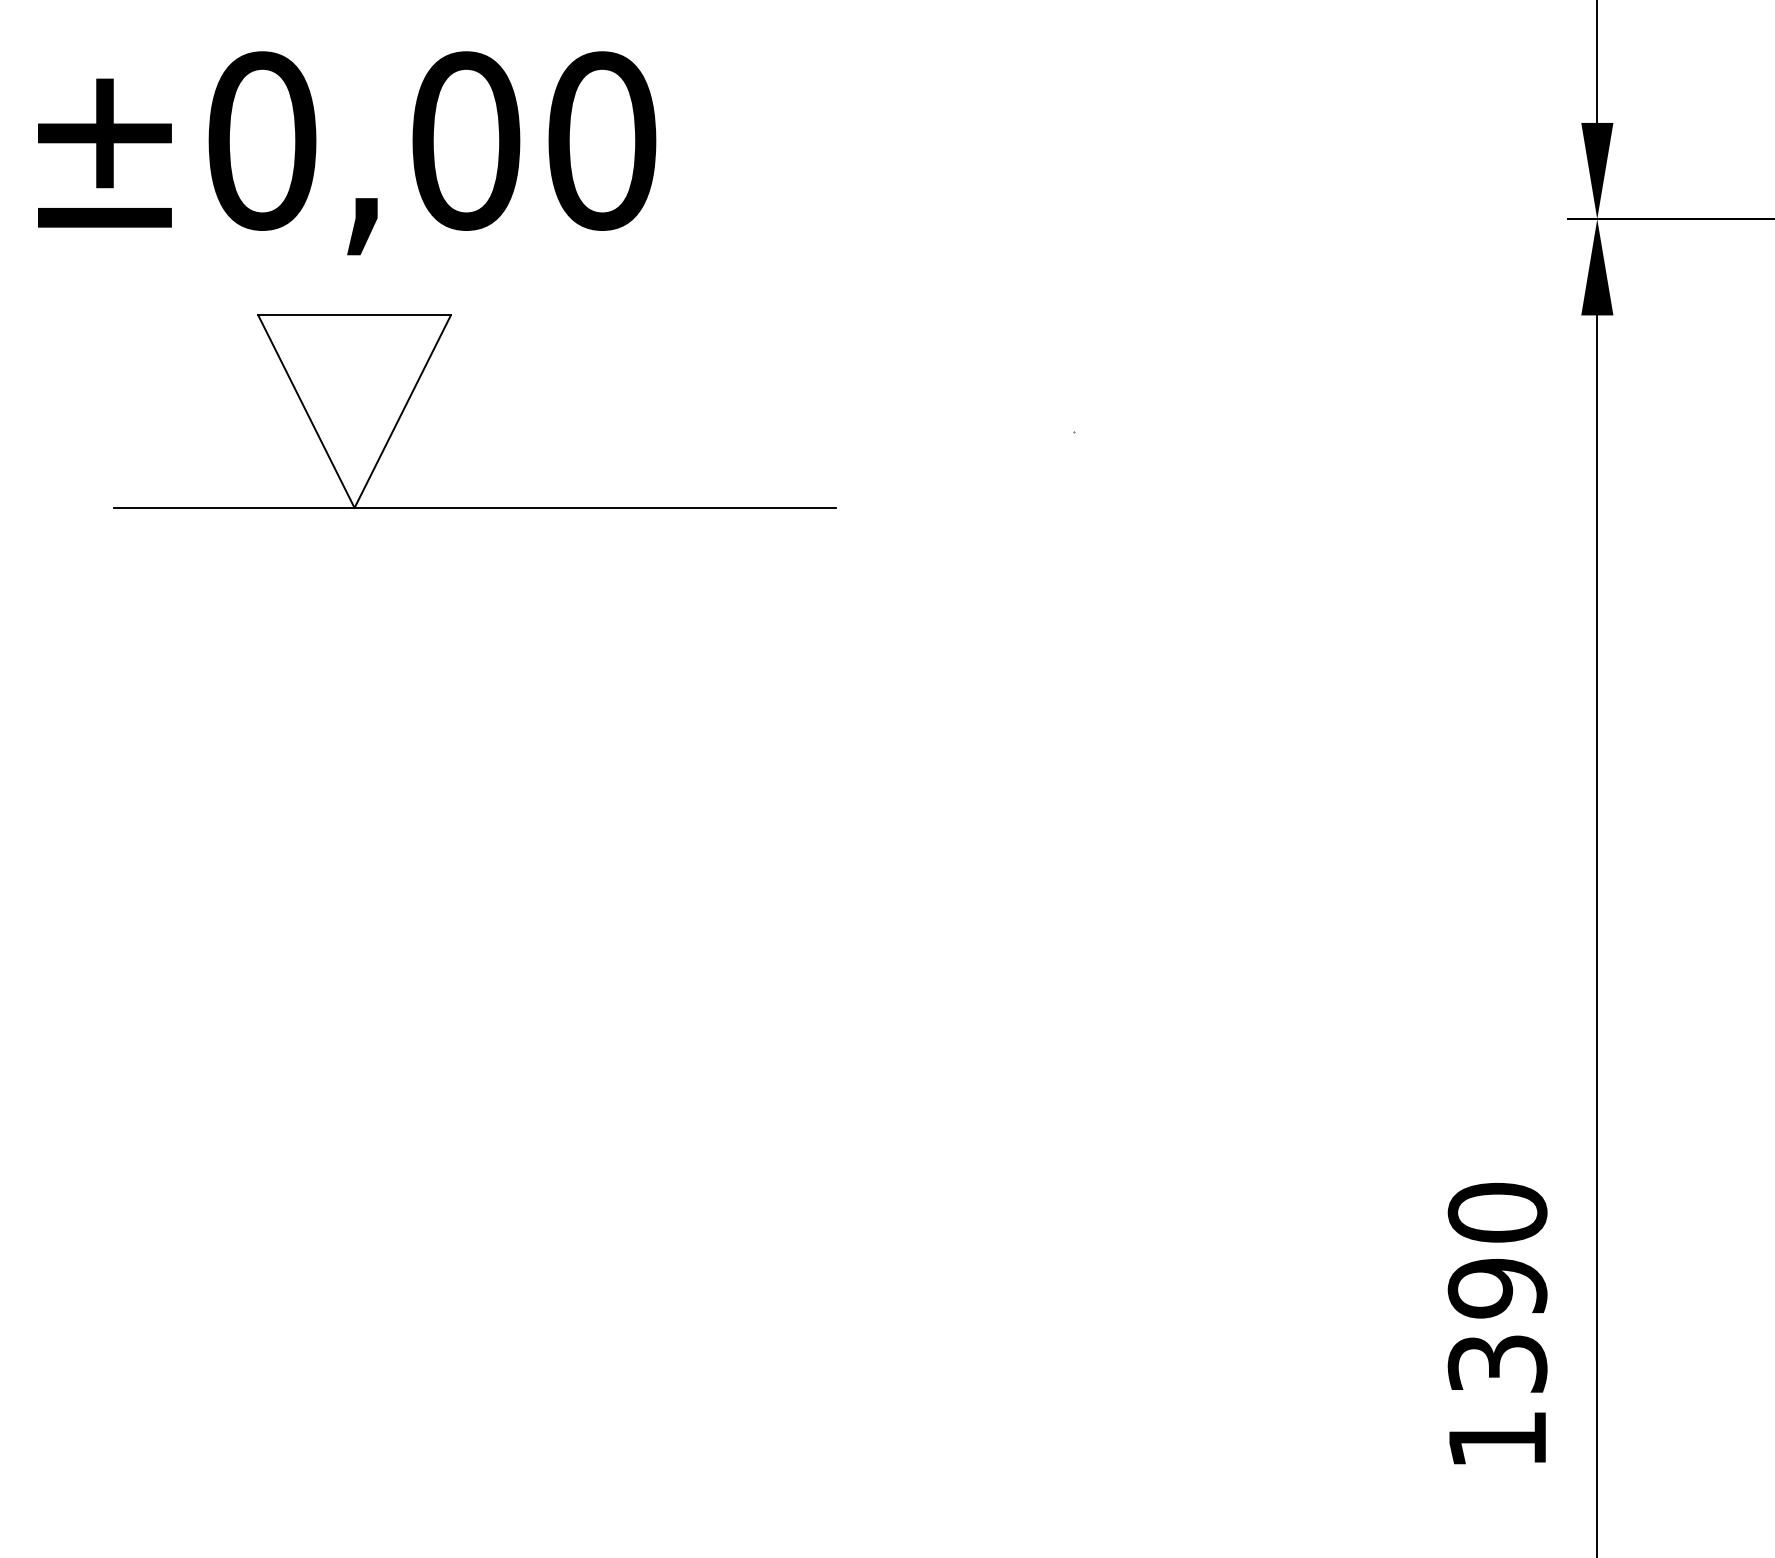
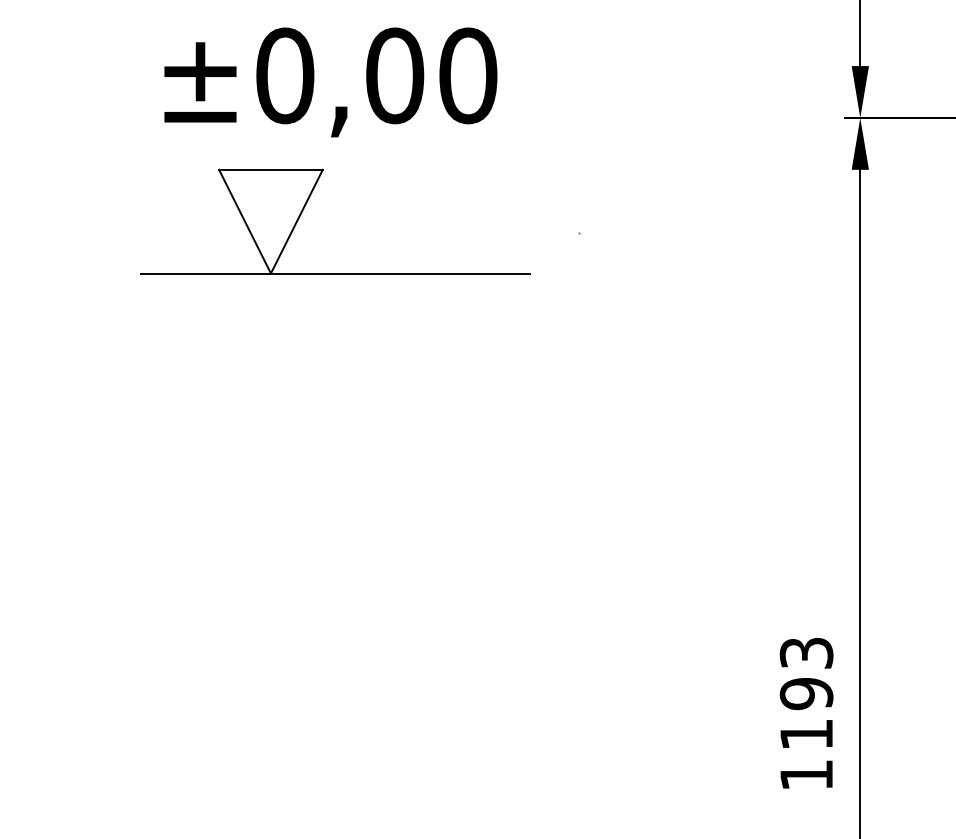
text: (346, 153) -> (330, 82), moved
part: (418, 383) -> (305, 206), moved
text: (1497, 1287) -> (806, 693), 1390 -> 1193

